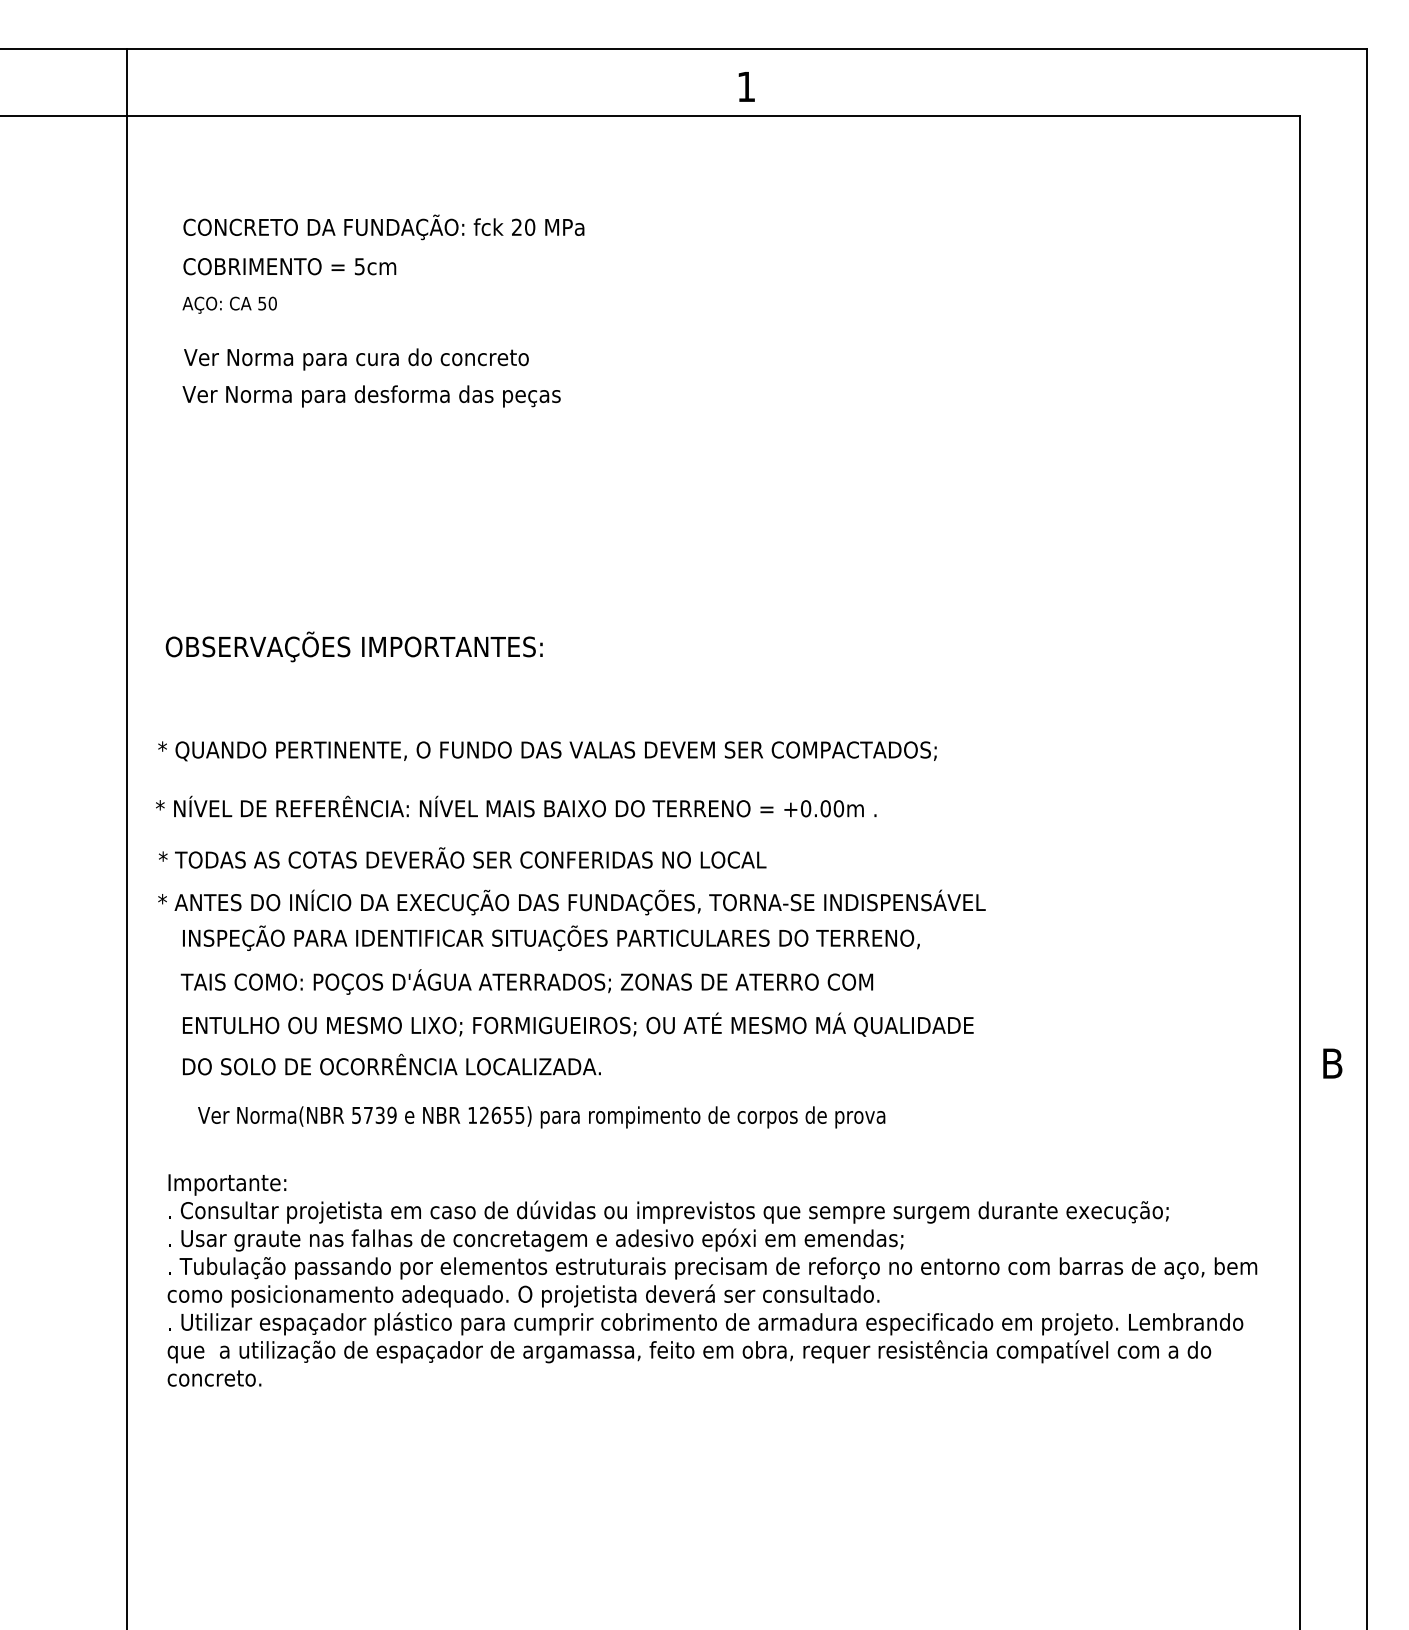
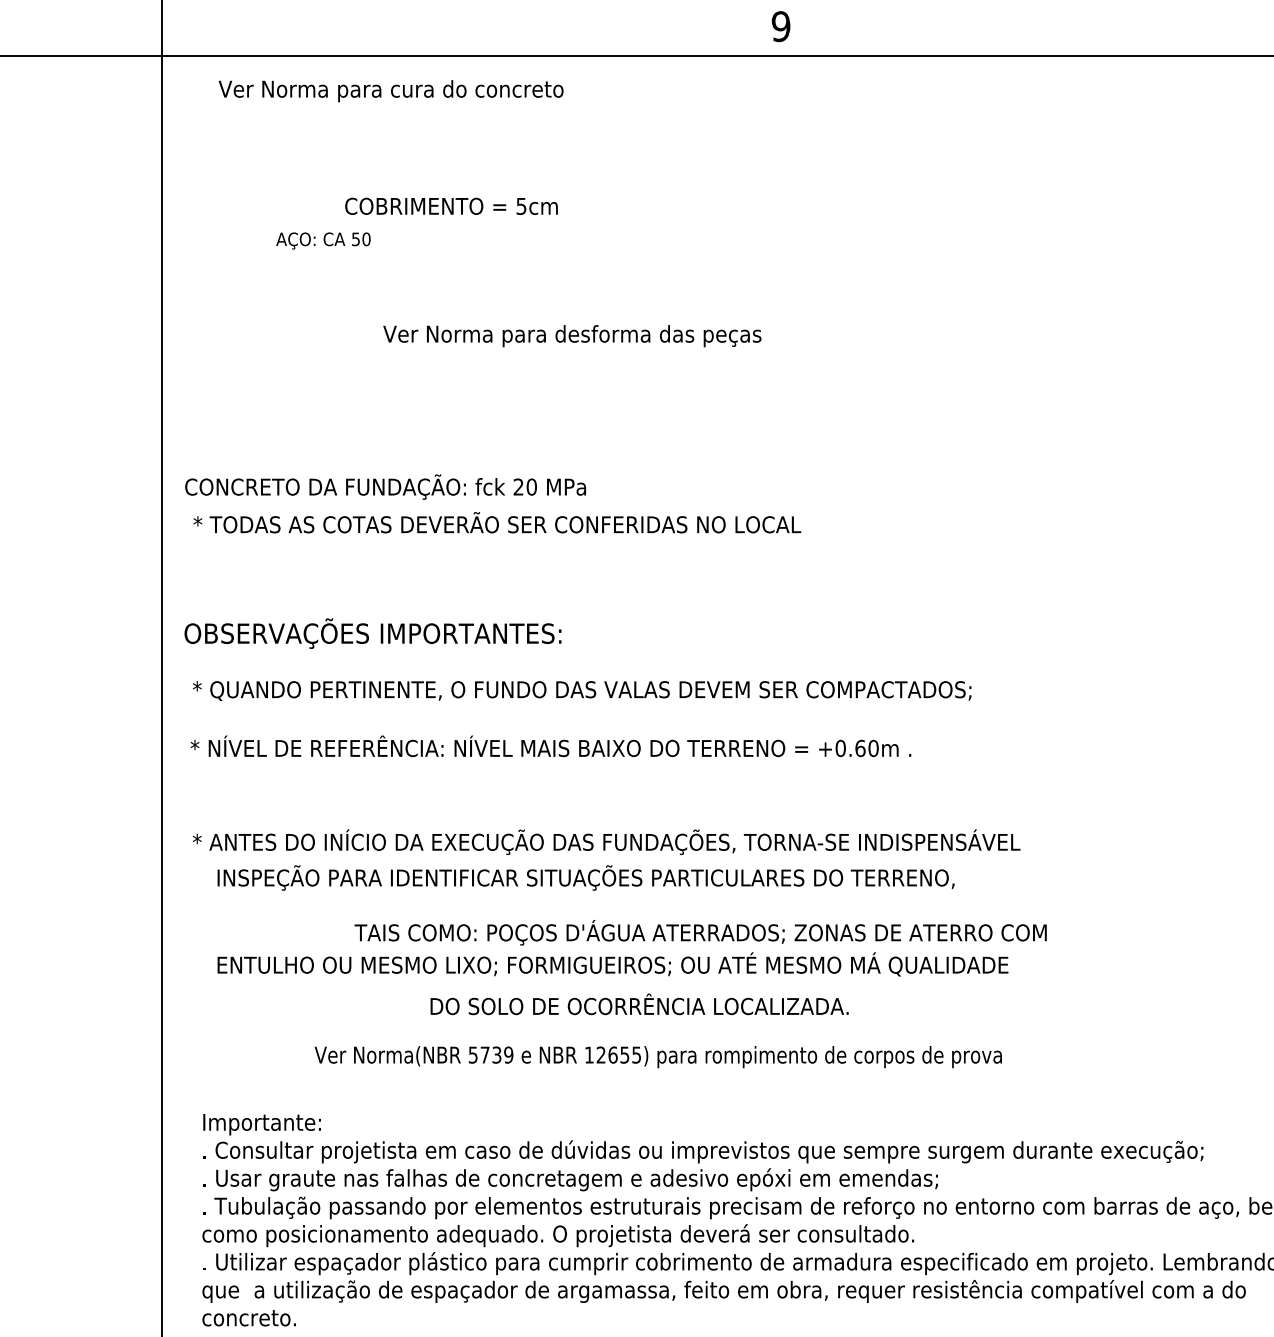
text: (746, 86) -> (781, 26), 1 -> 9
text: (383, 227) -> (385, 487), moved
text: (289, 266) -> (451, 206), moved
text: (229, 304) -> (323, 240), moved
text: (356, 359) -> (391, 91), moved
text: (371, 396) -> (572, 336), moved
text: (353, 646) -> (372, 633), moved
text: (825, 808) -> (860, 748), +0.00m -> +0.60m
text: (462, 857) -> (497, 522), moved
text: (526, 981) -> (700, 932), moved
text: (391, 1064) -> (639, 1004), moved
text: (541, 1117) -> (658, 1057), moved

